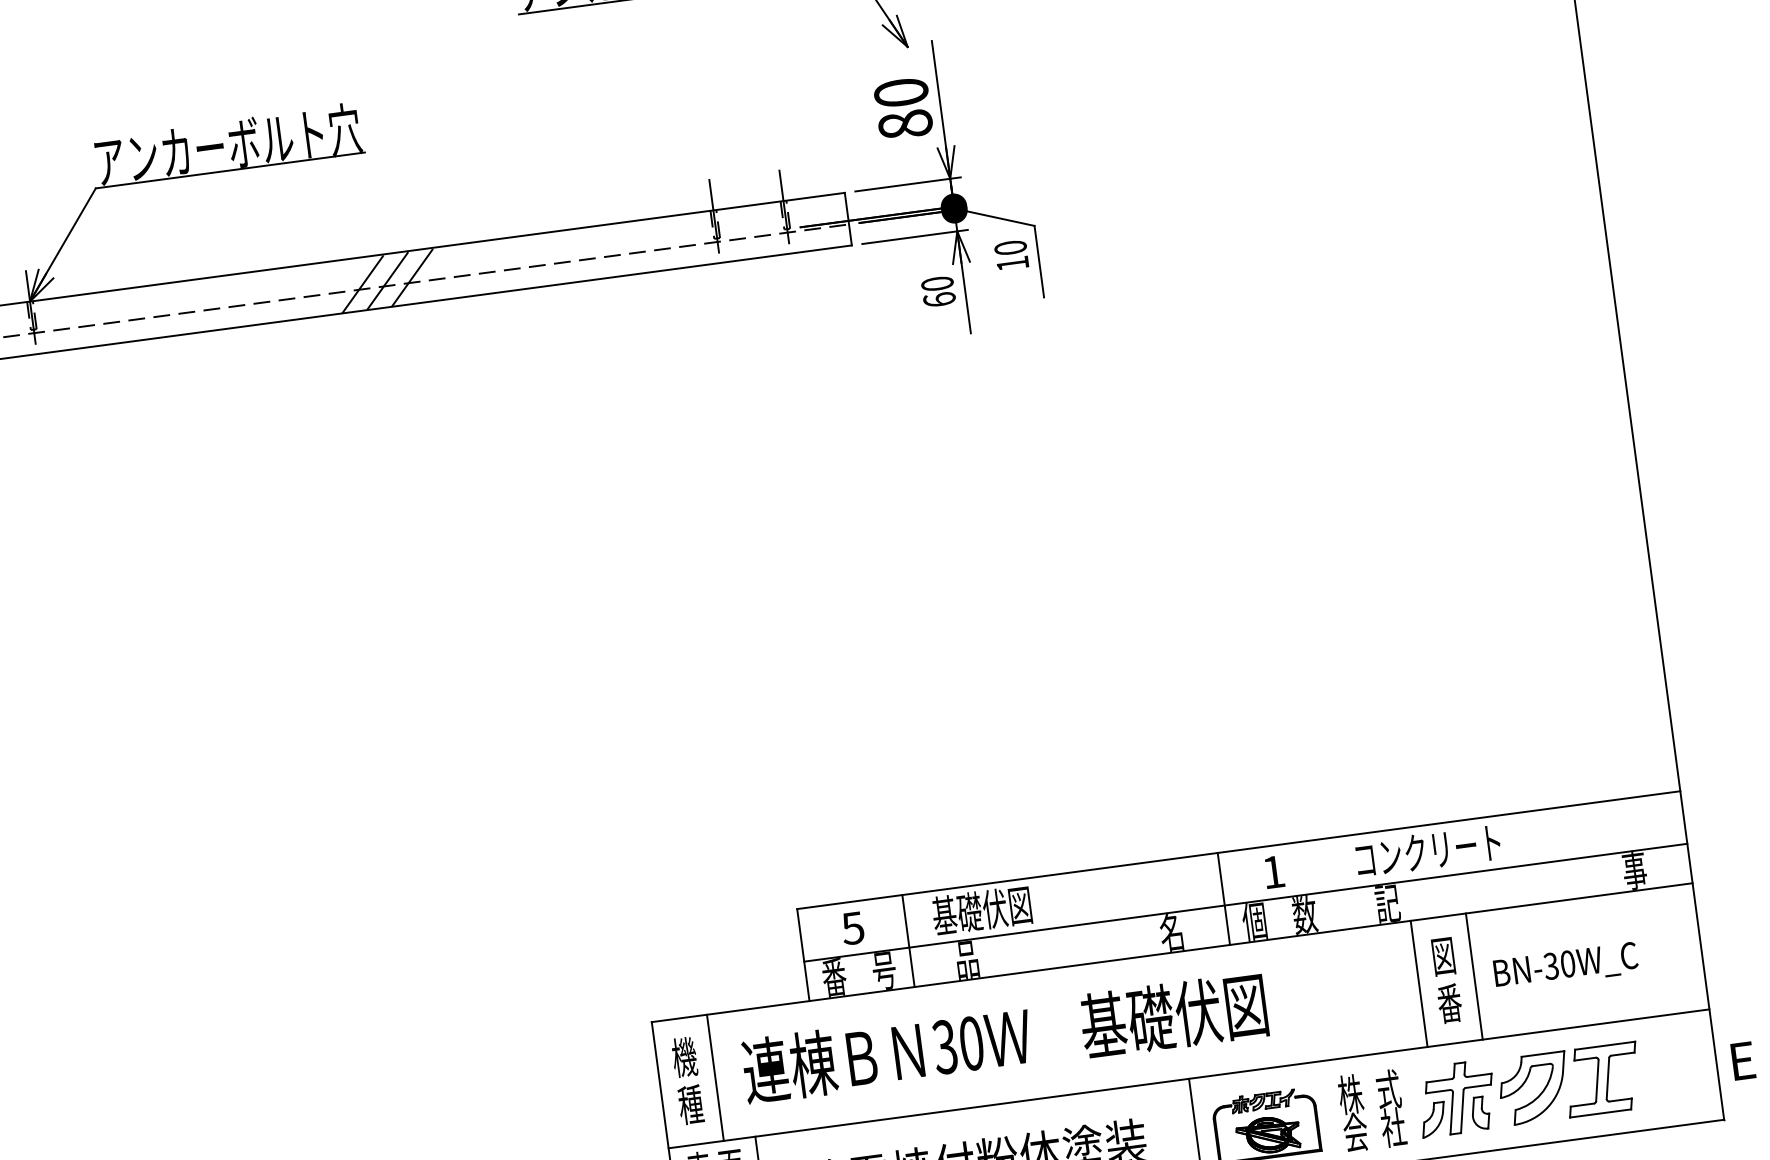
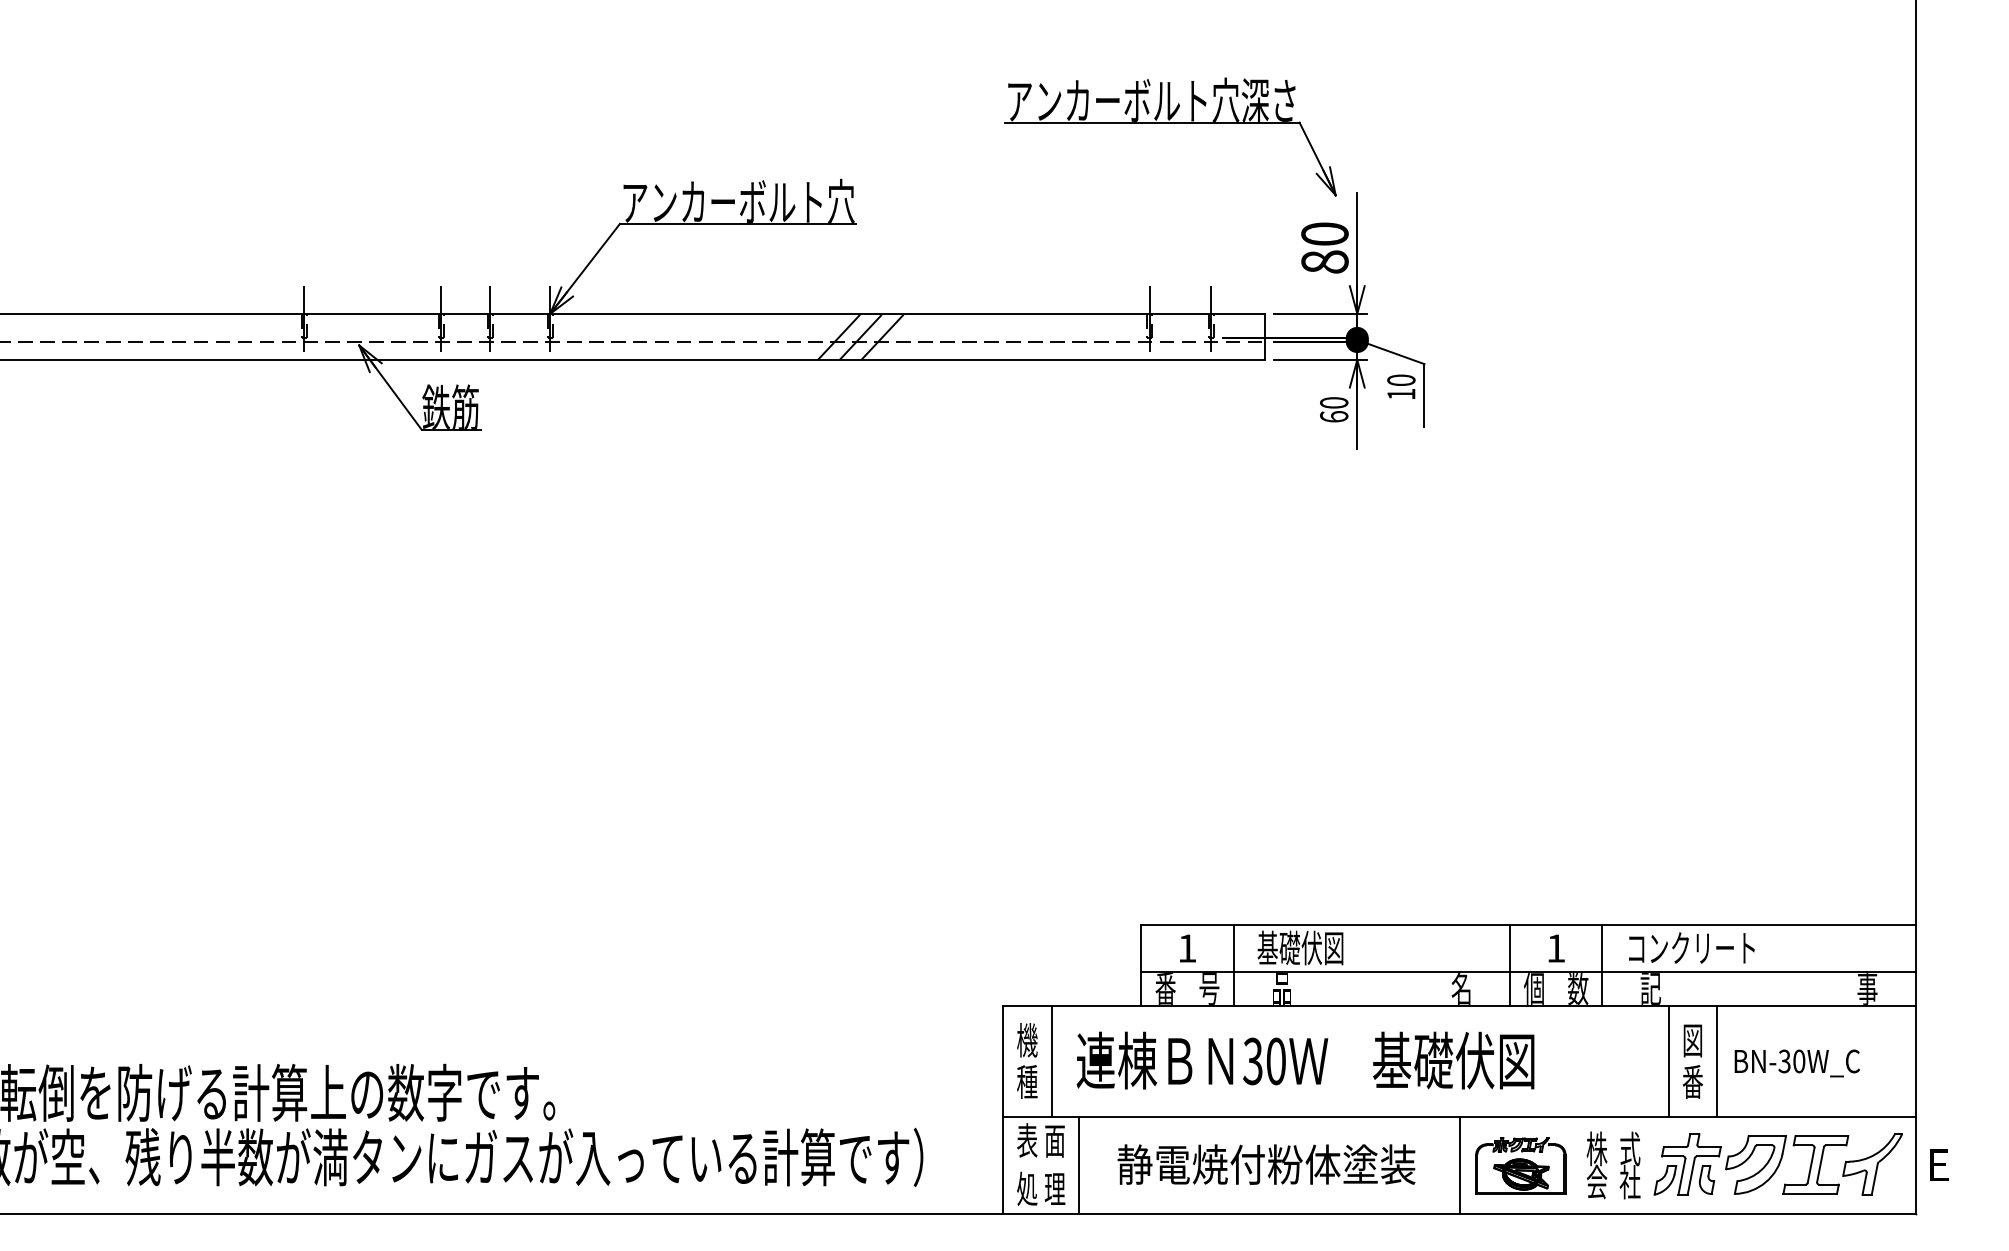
line: (1329, 884) -> (1602, 965), added
text: (852, 928) -> (1186, 948), 5 -> 1
part: (1667, 1070) -> (1872, 1164), added

